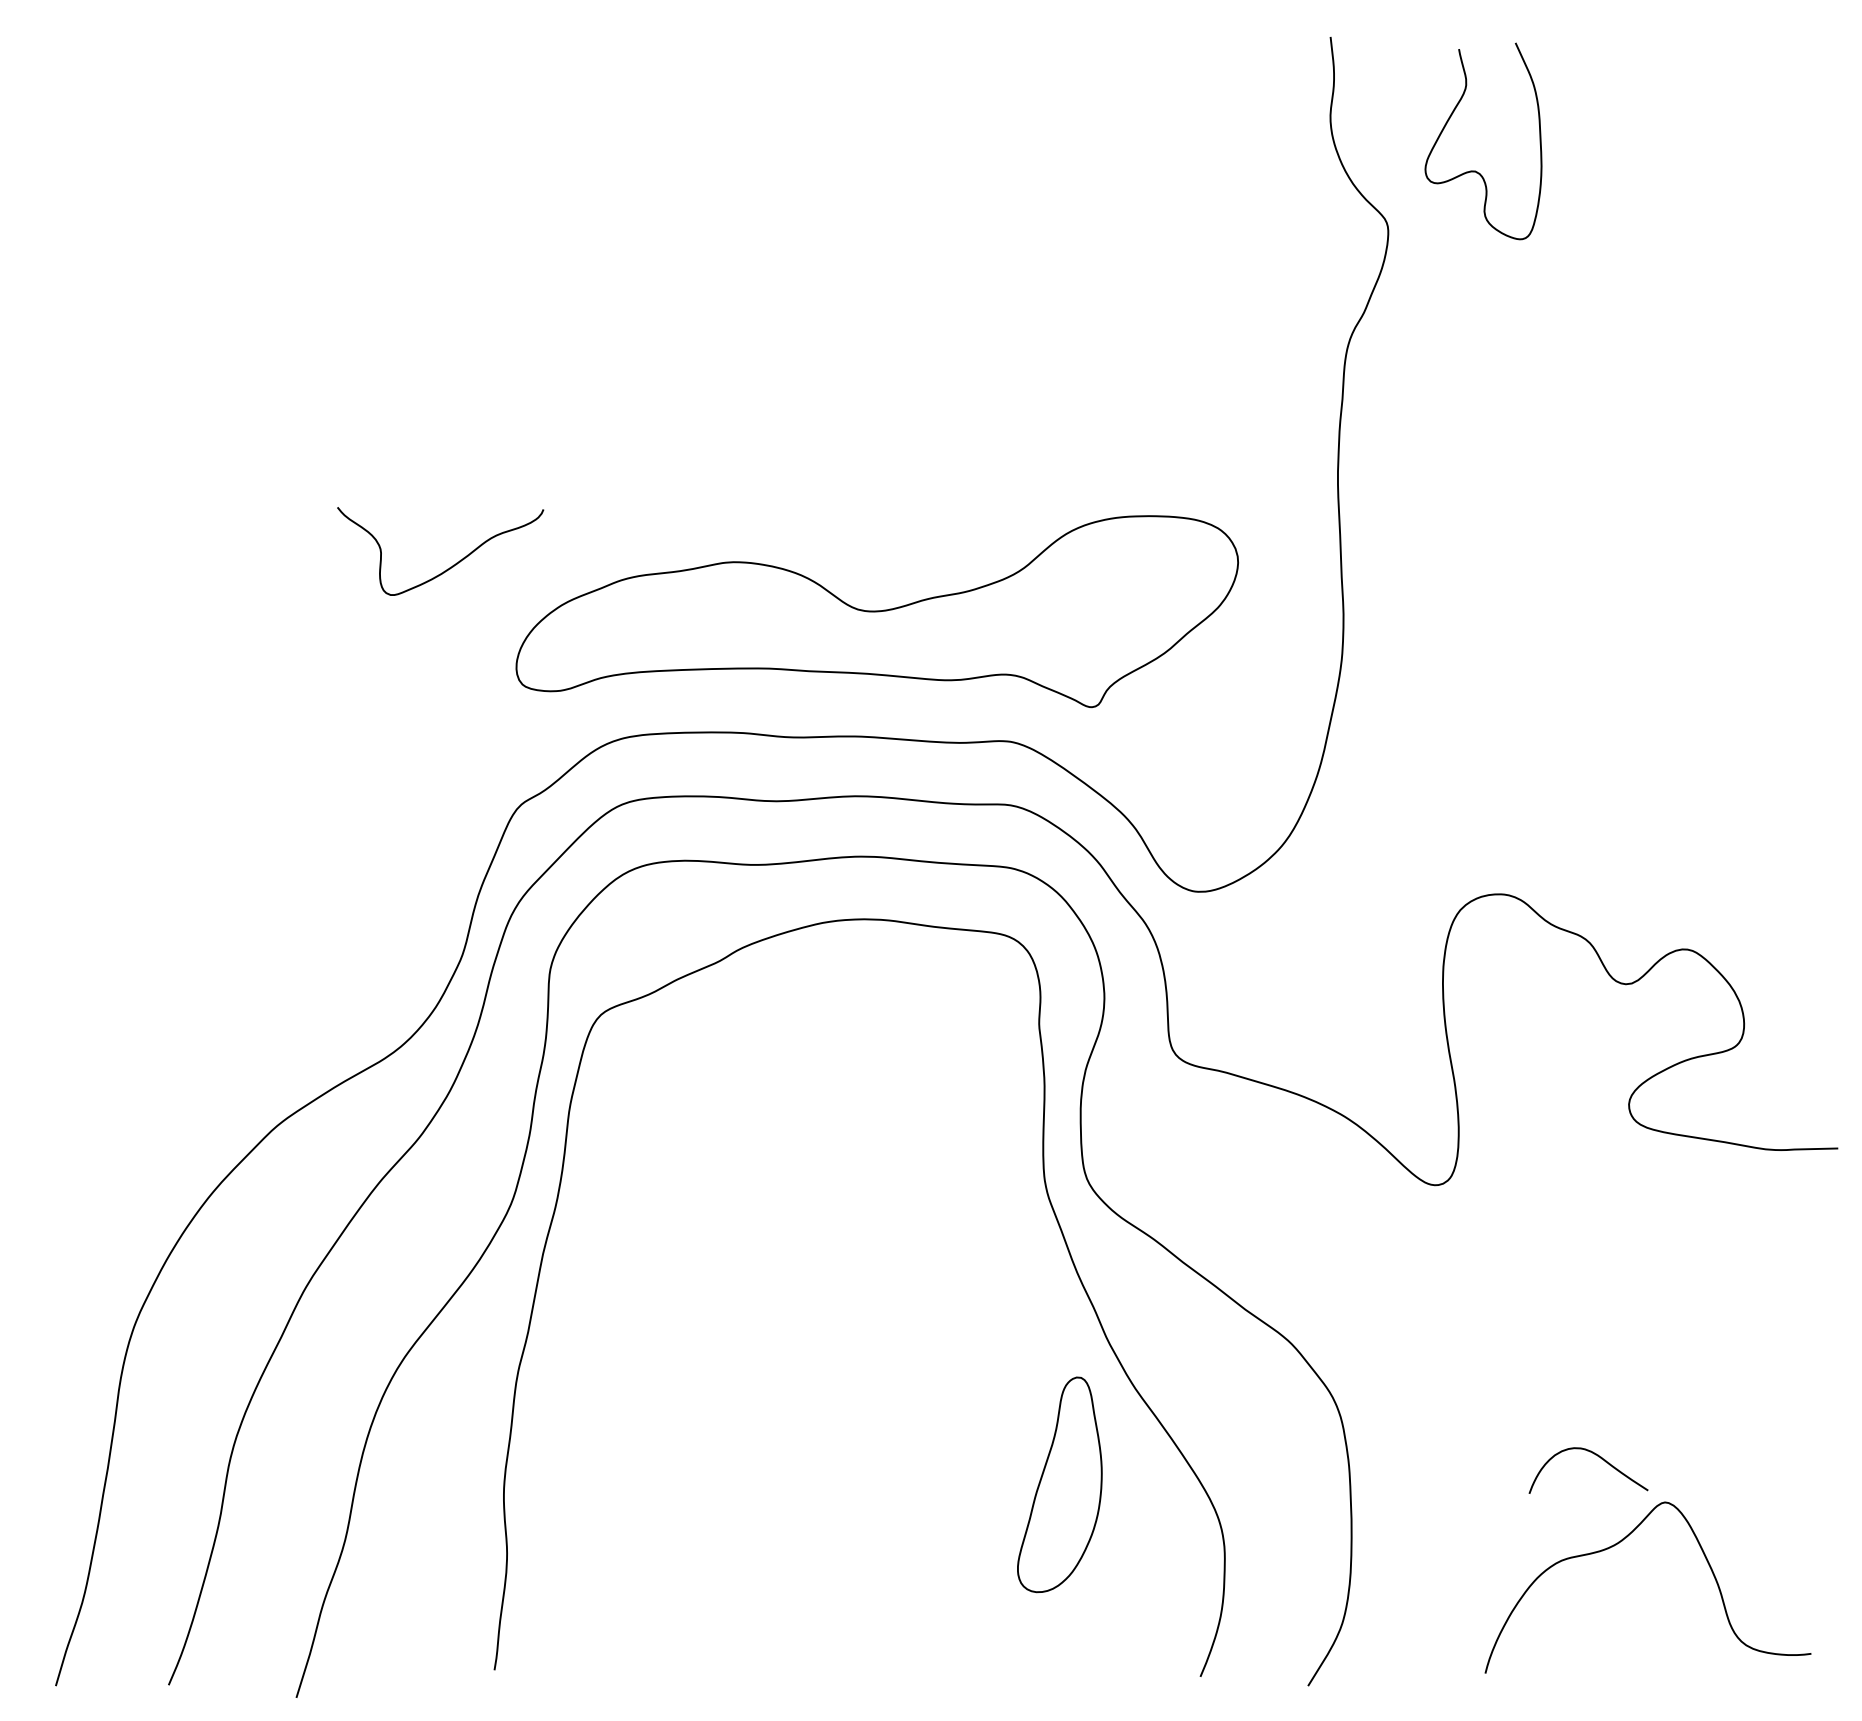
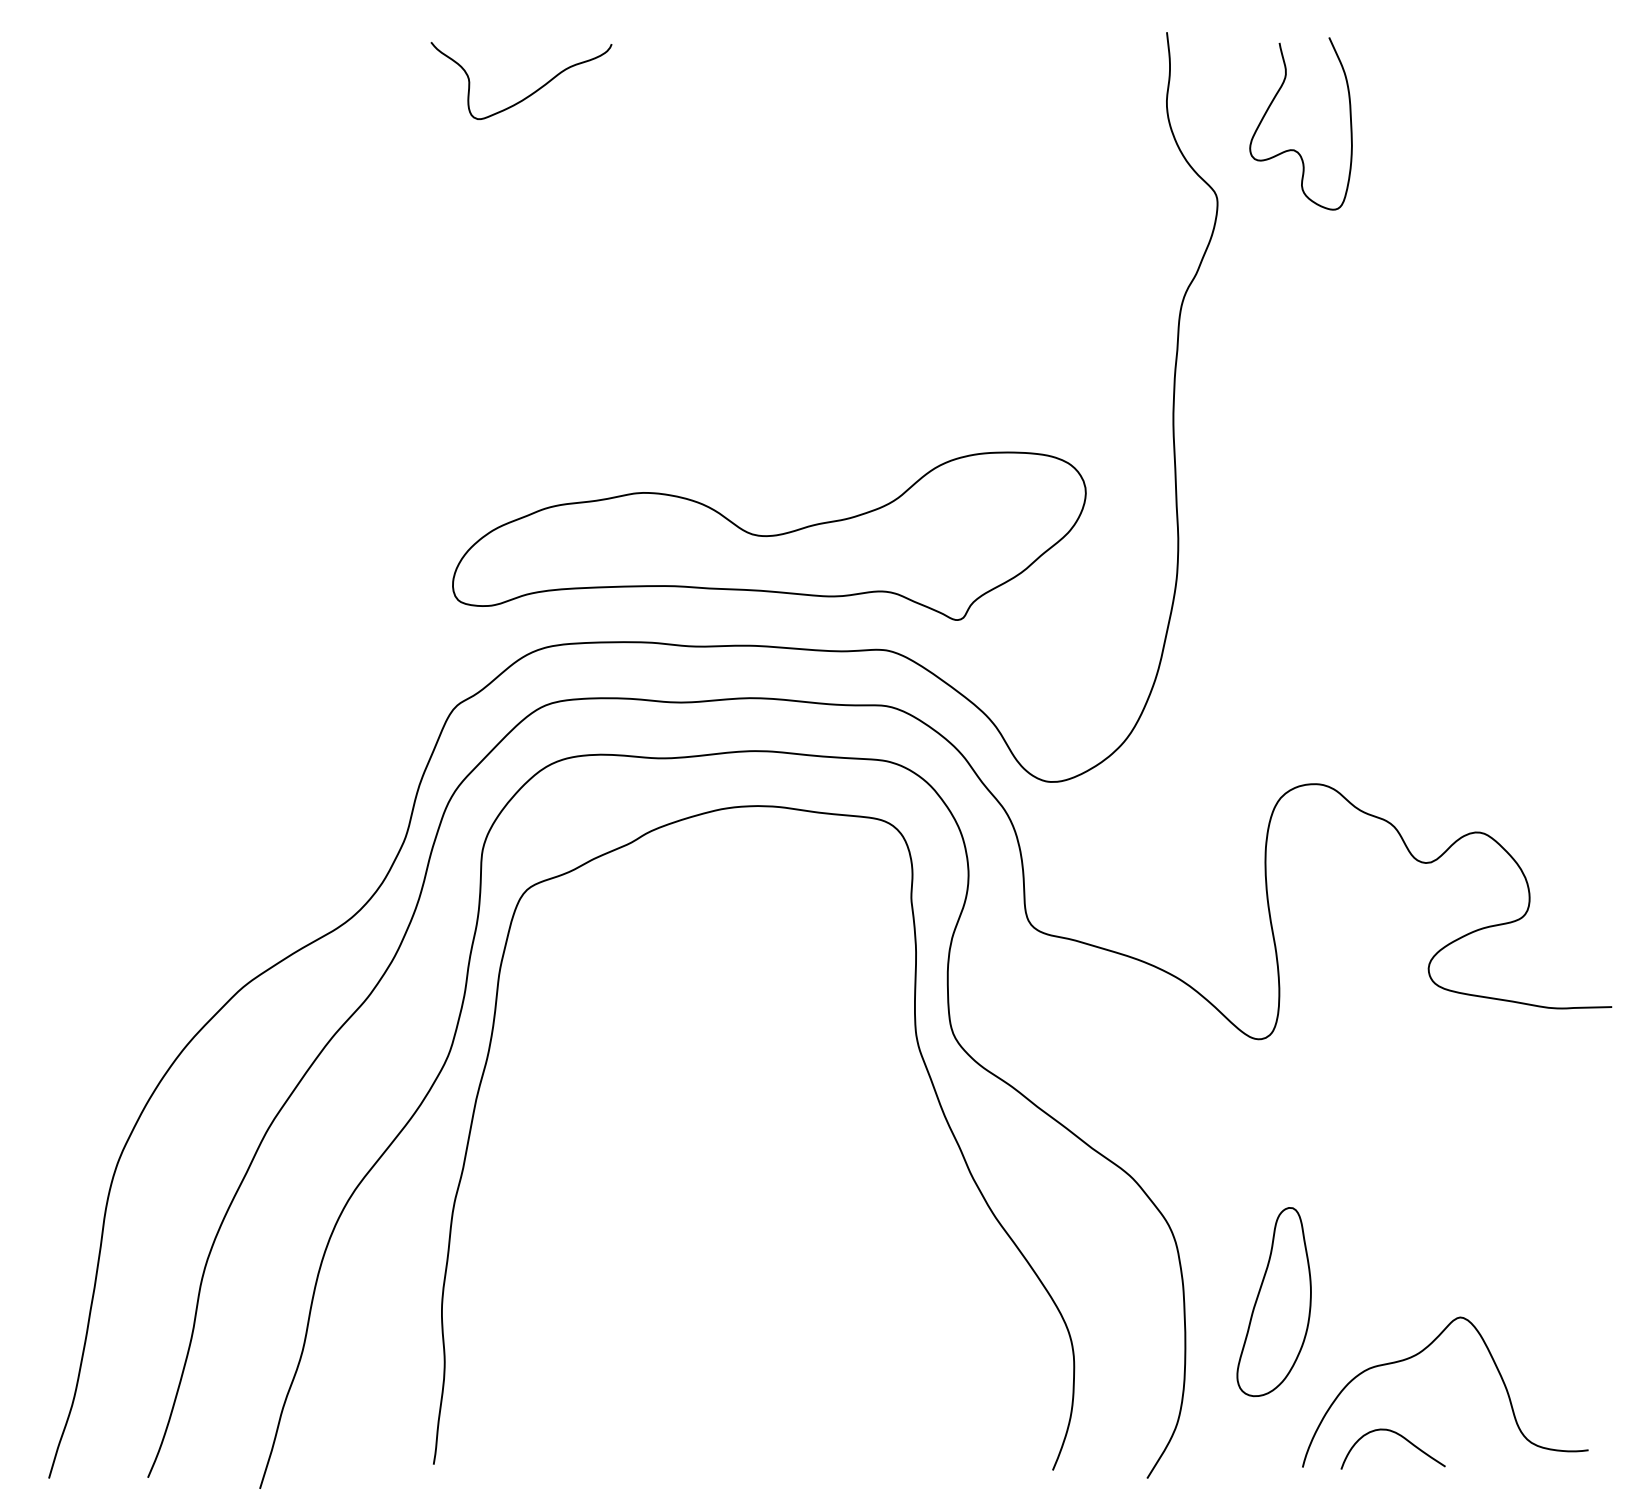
curve: (449, 567) -> (529, 94), moved
curve: (1598, 1457) -> (1401, 1437), moved
part: (1059, 1484) -> (1273, 1301), moved

